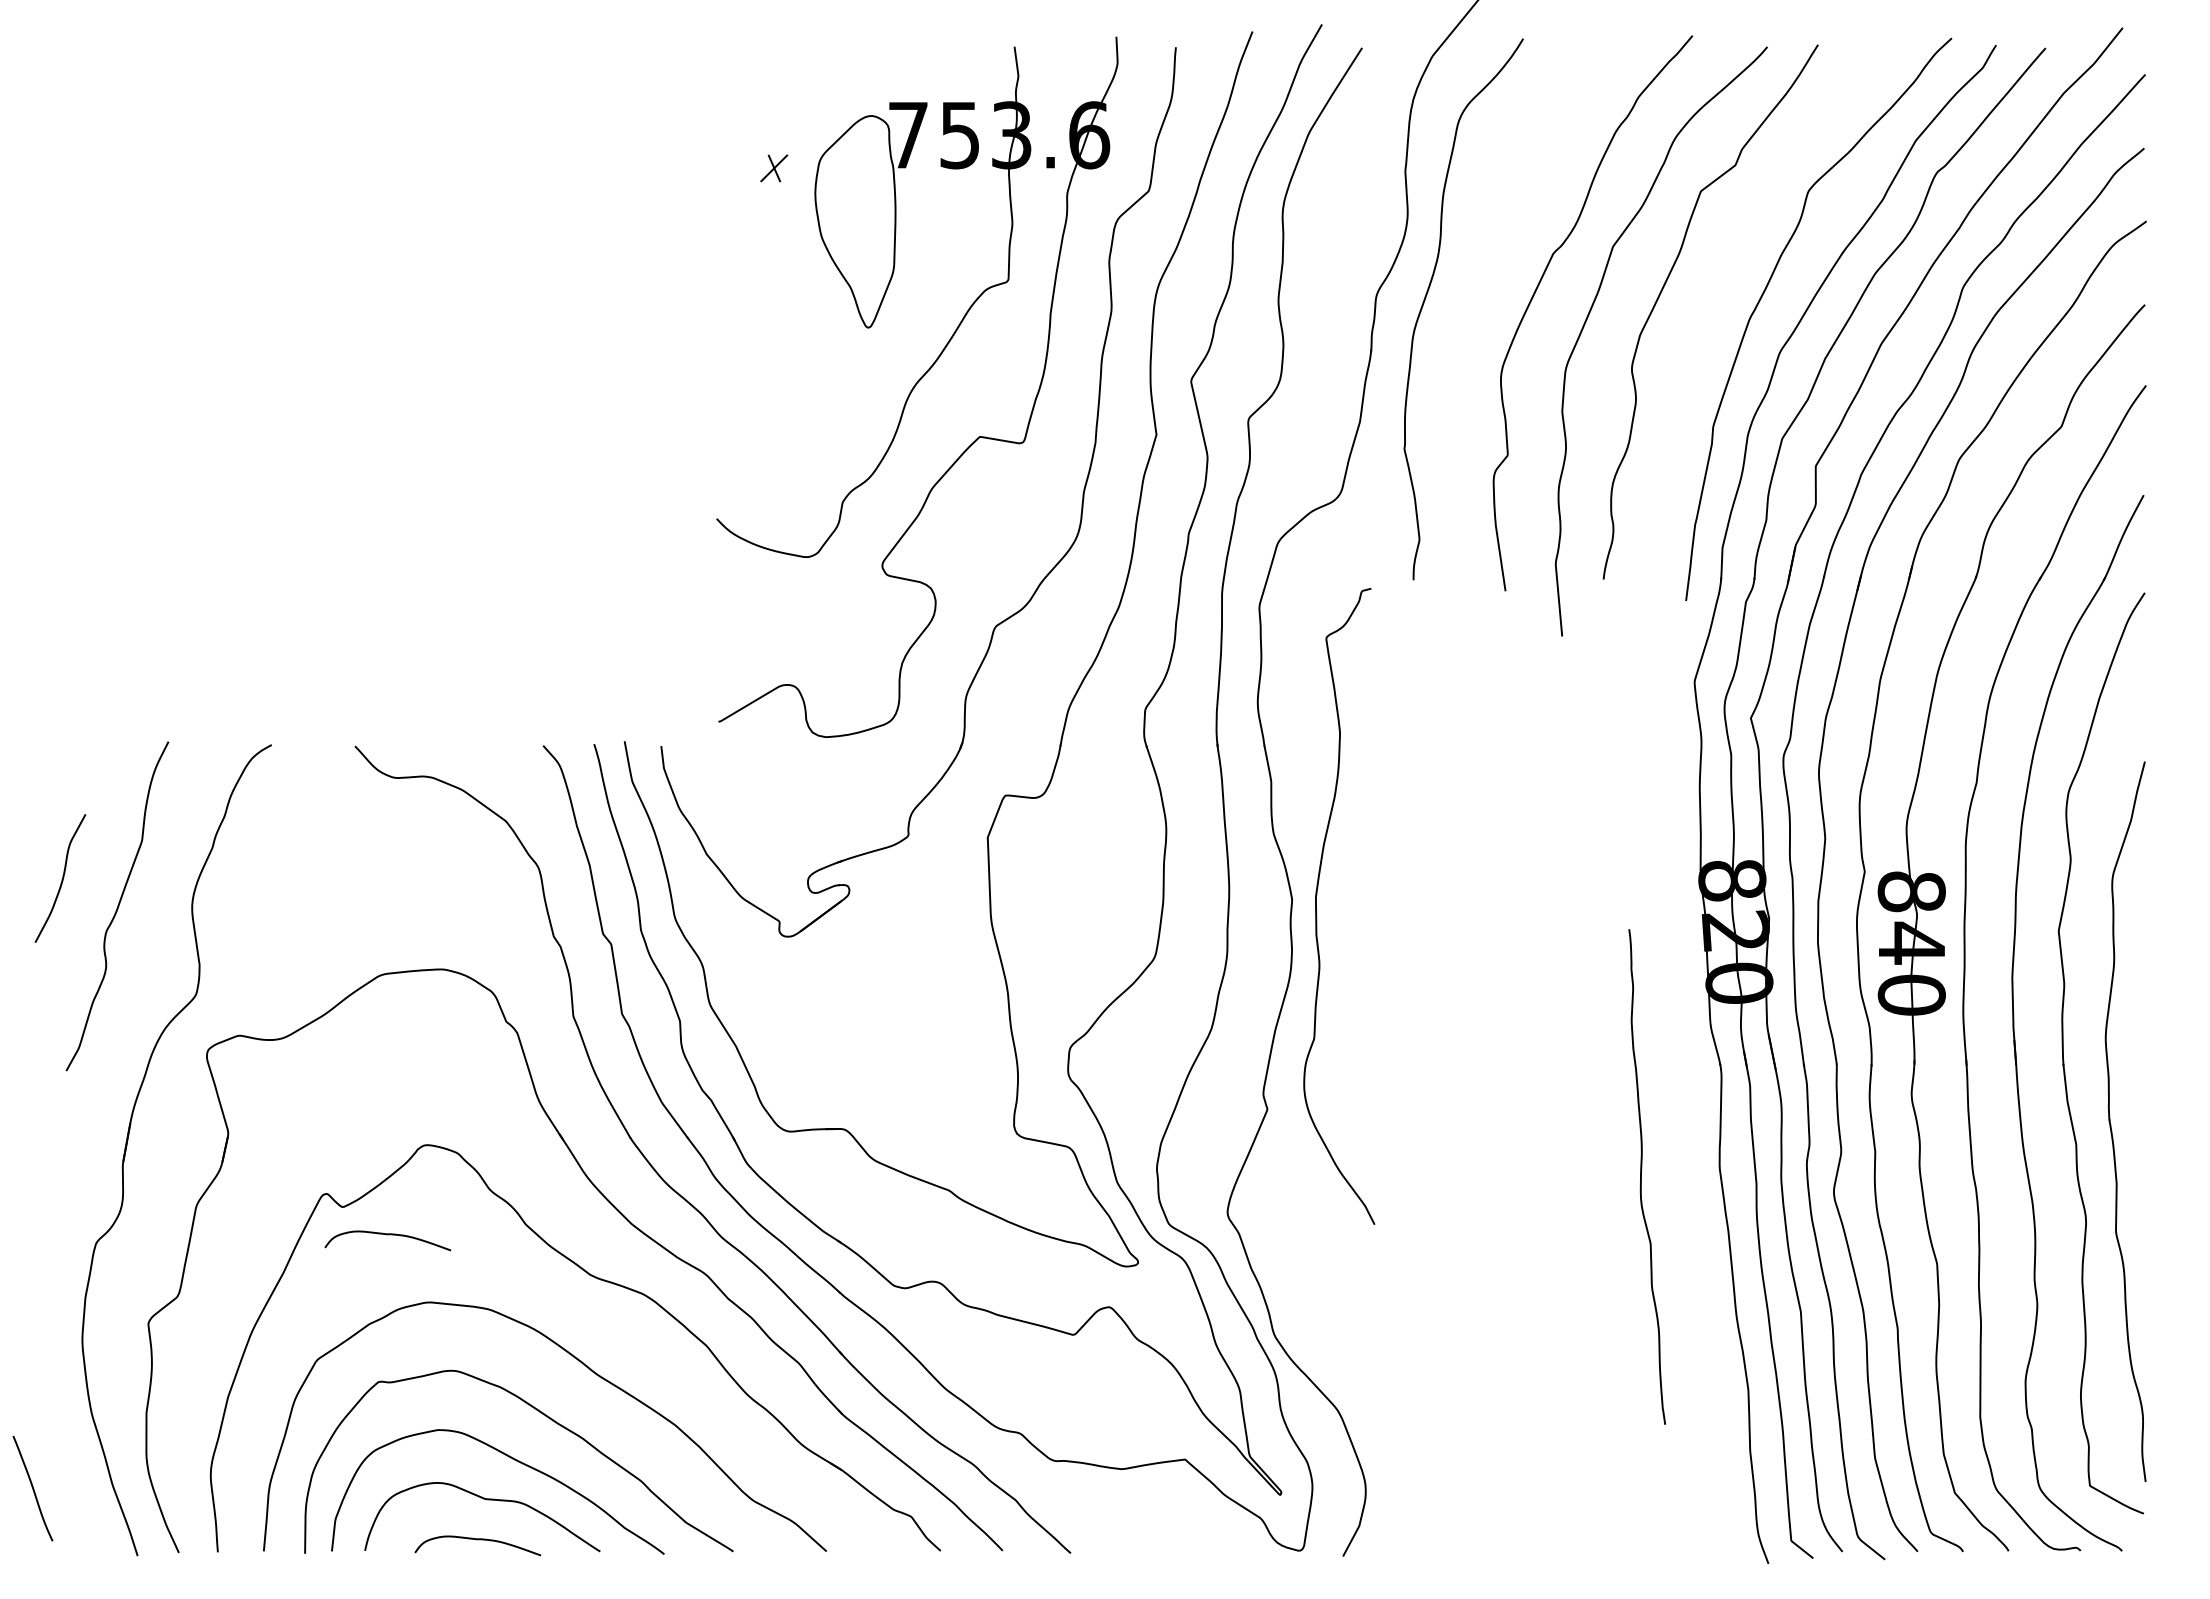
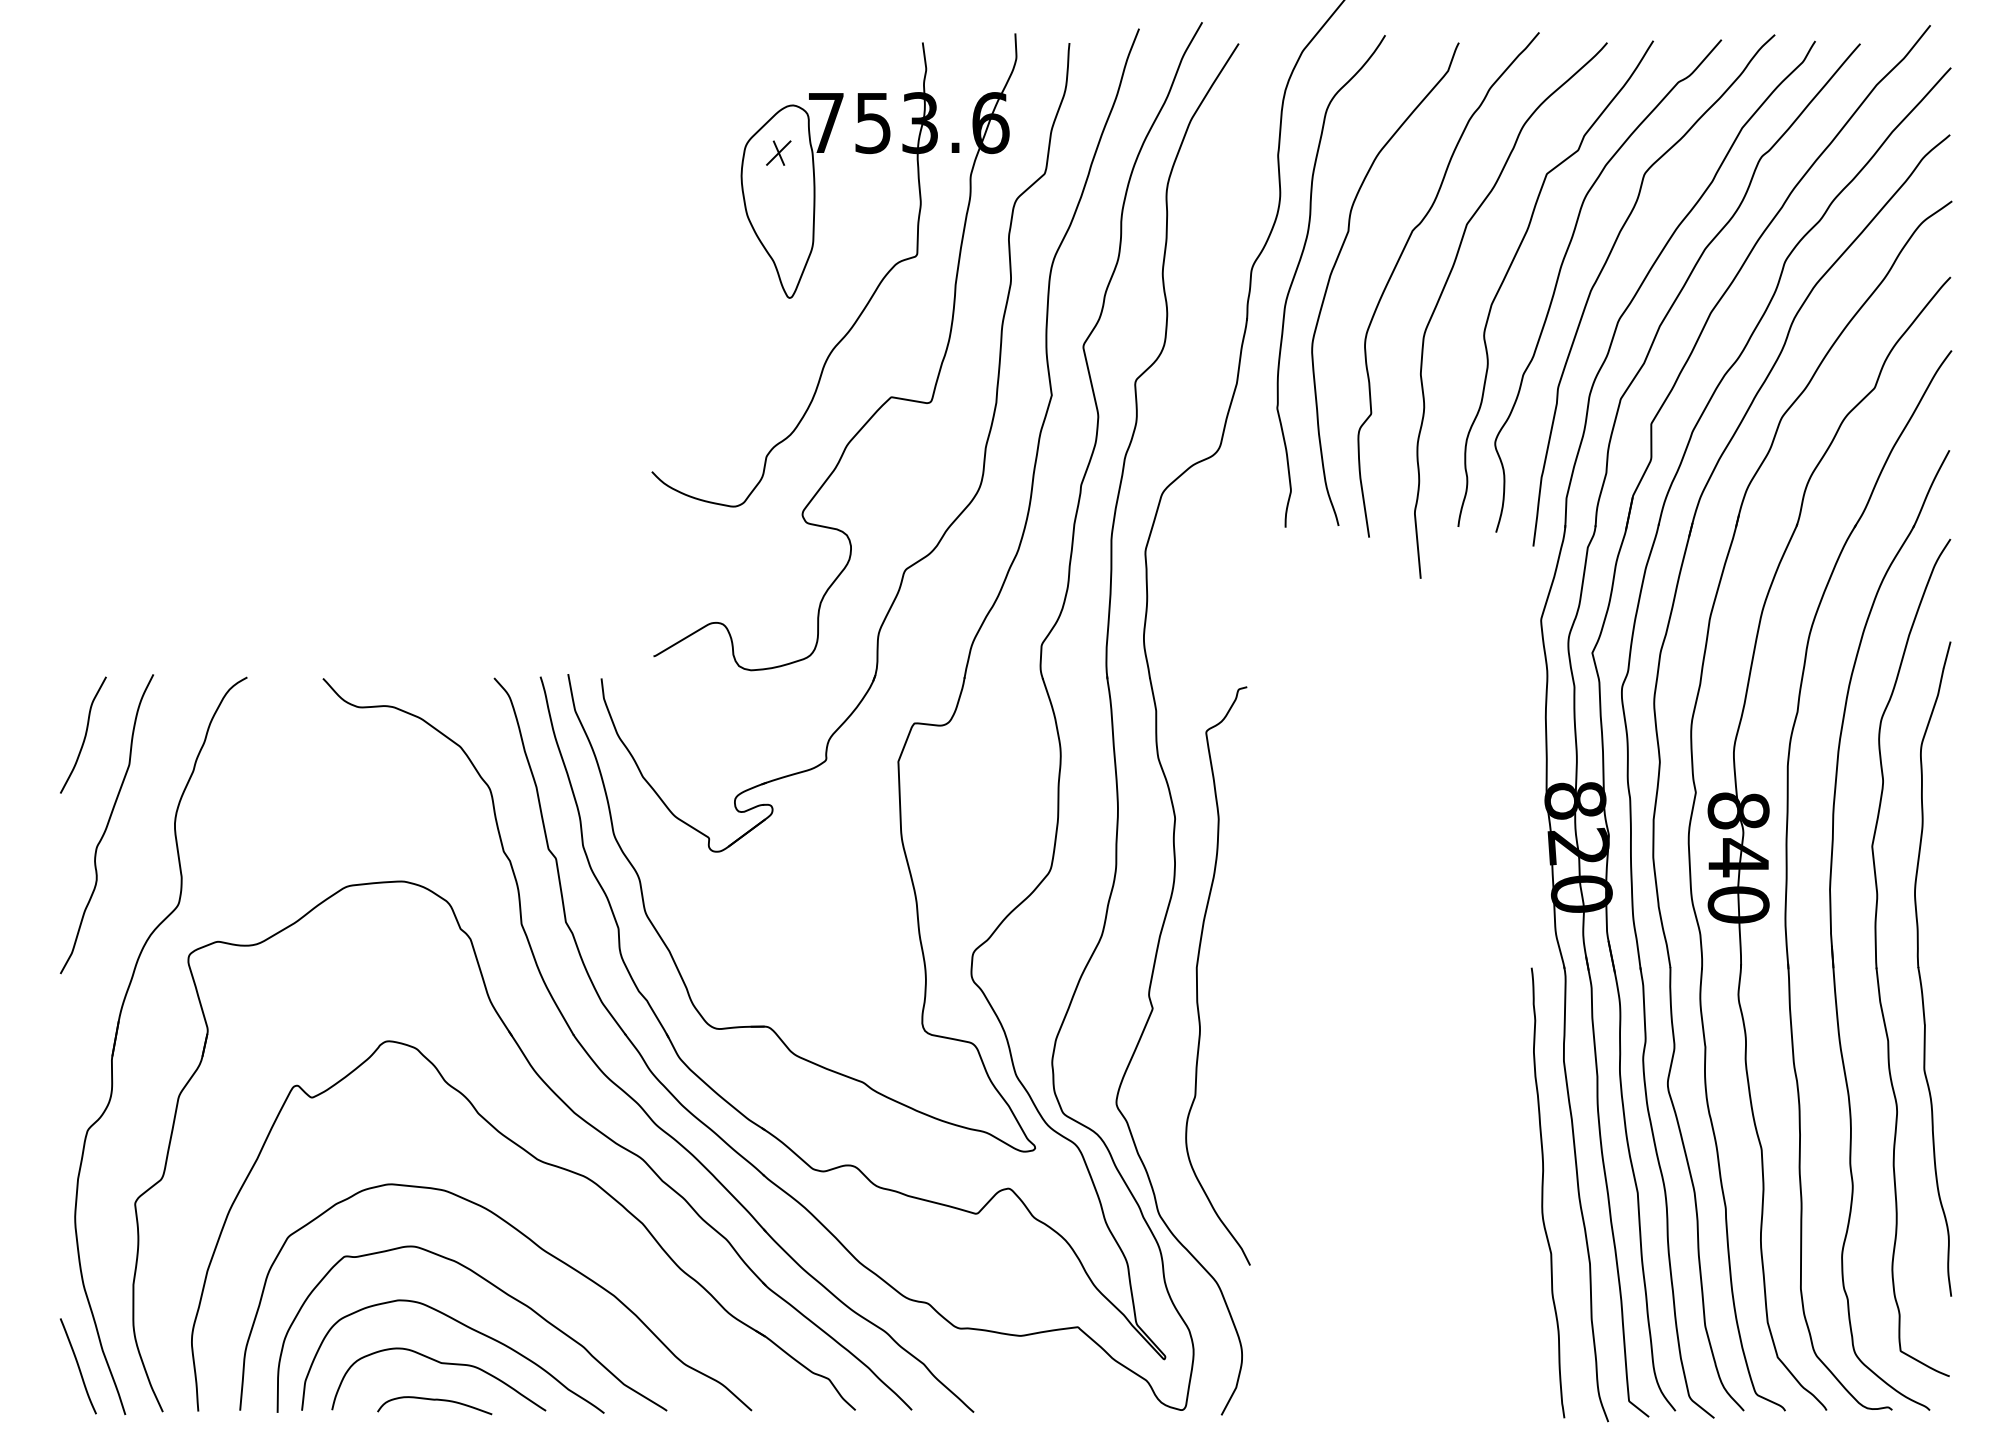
part: (774, 168) -> (779, 153), moved
curve: (1468, 292) -> (1335, 265), added
curve: (1715, 301) -> (1560, 274), added
curve: (61, 879) -> (84, 736), moved
curve: (1316, 906) -> (1197, 976), moved
part: (2111, 1124) -> (1920, 971), moved
curve: (1641, 1176) -> (1542, 1192), moved
curve: (387, 1235) -> (352, 1123), removed
curve: (32, 1488) -> (77, 1366), moved

